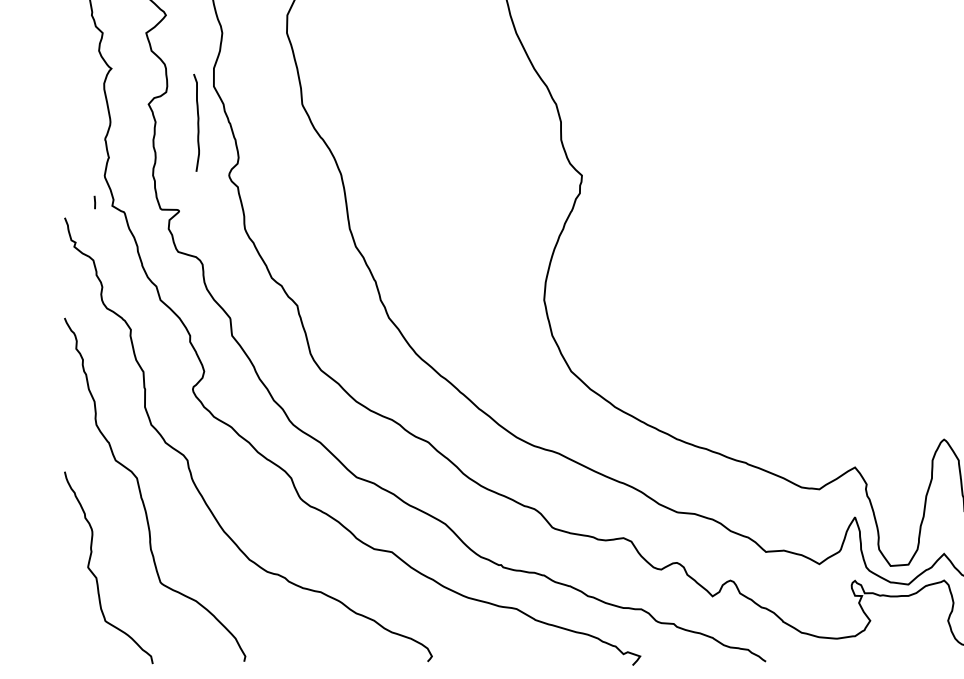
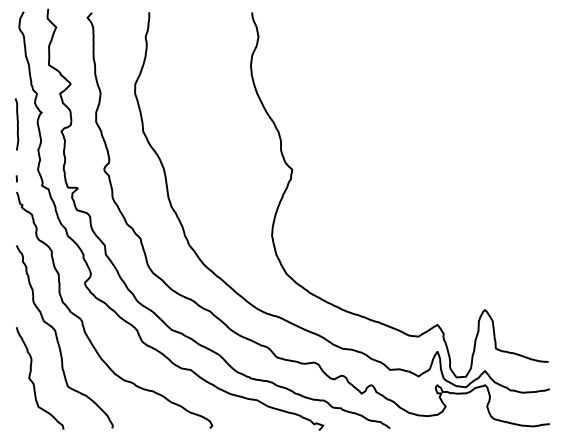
curve: (195, 122) -> (16, 124), moved
line: (94, 201) -> (16, 178), moved

